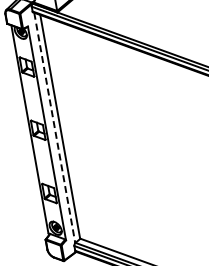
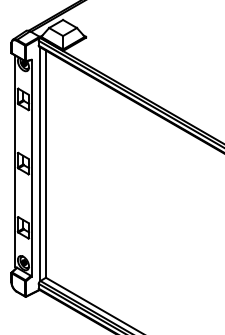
line: (55, 128) -> (40, 164), dashed -> solid

